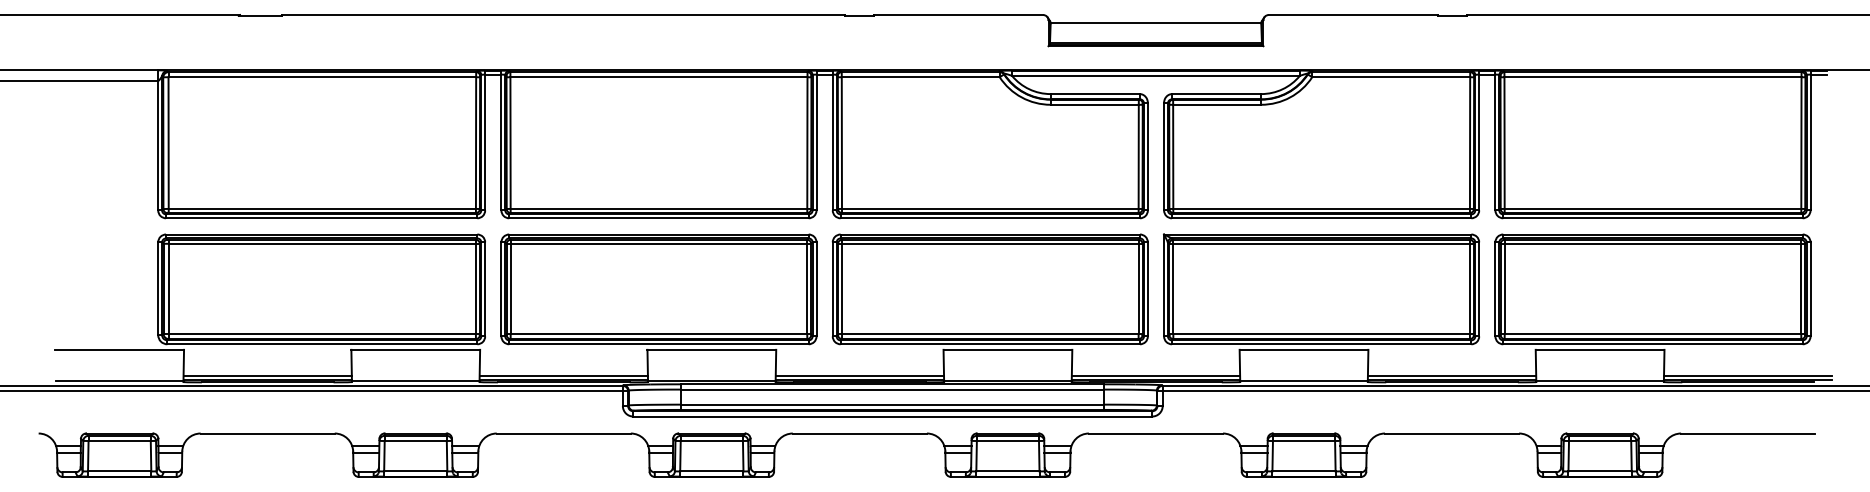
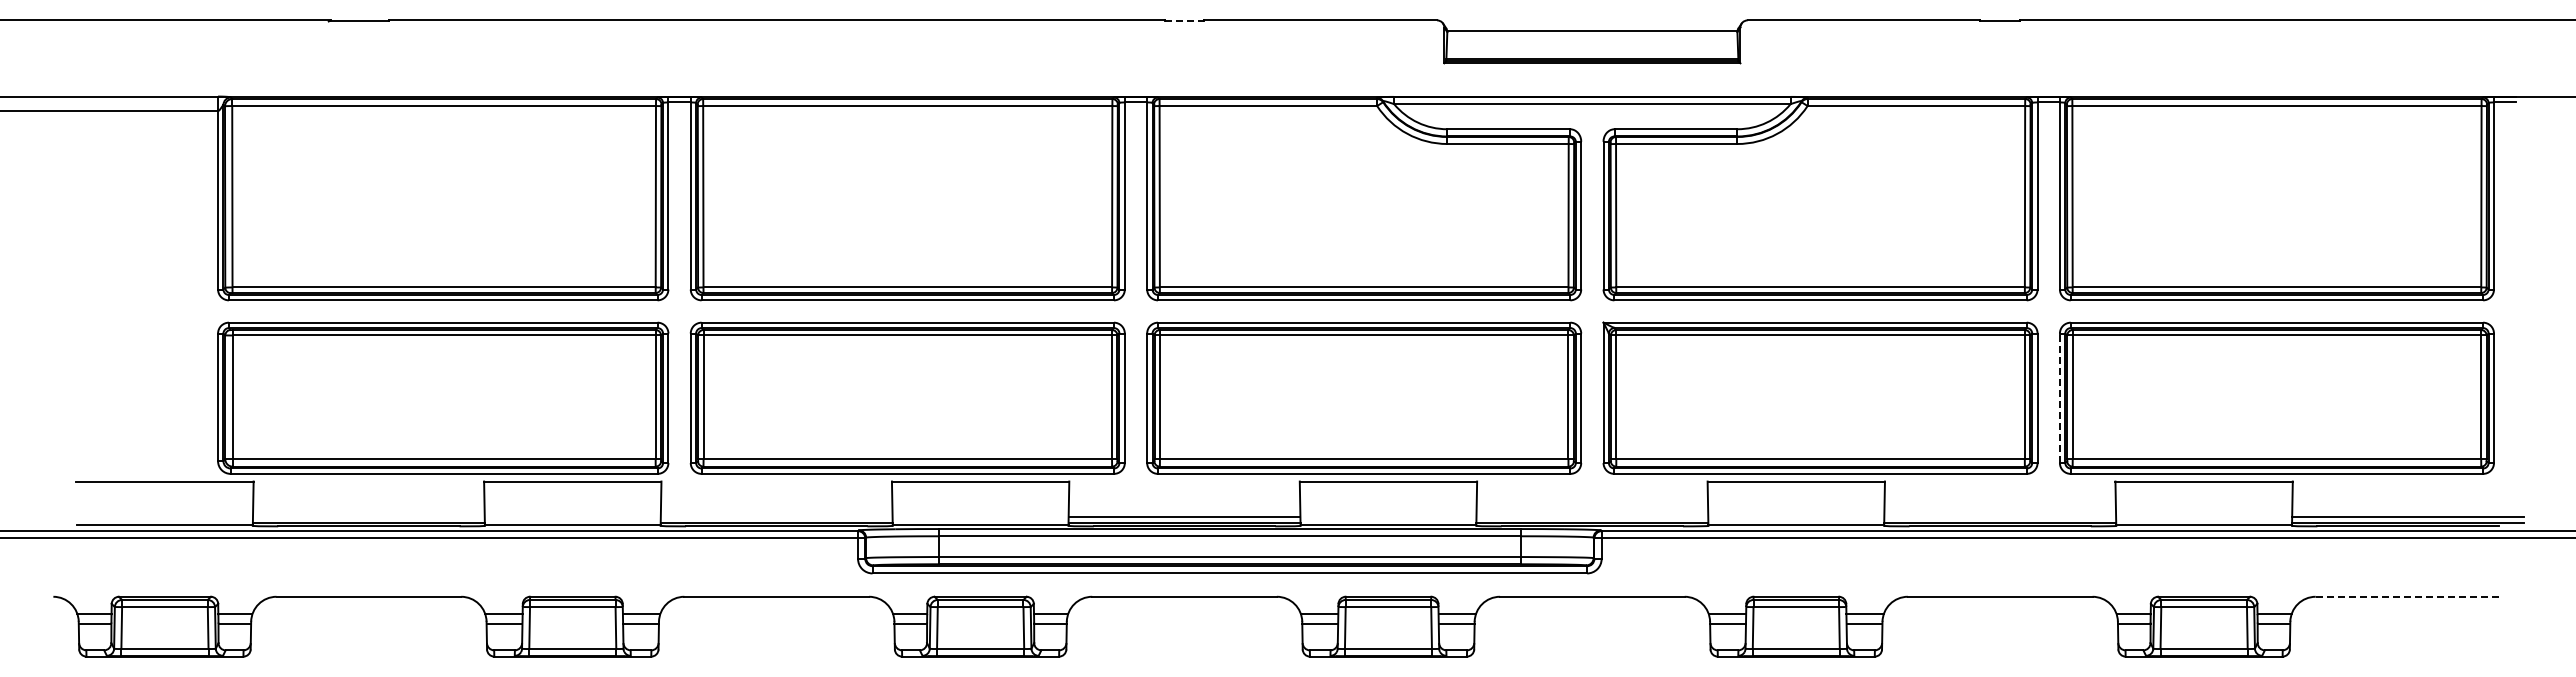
line: (859, 15) -> (1184, 21), solid -> dashed
line: (1495, 289) -> (2059, 398), solid -> dashed
line: (267, 375) -> (368, 517), removed
line: (563, 375) -> (776, 517), removed
line: (1156, 375) -> (1592, 517), removed
line: (1452, 375) -> (2000, 517), removed
line: (1748, 433) -> (2408, 596), solid -> dashed

